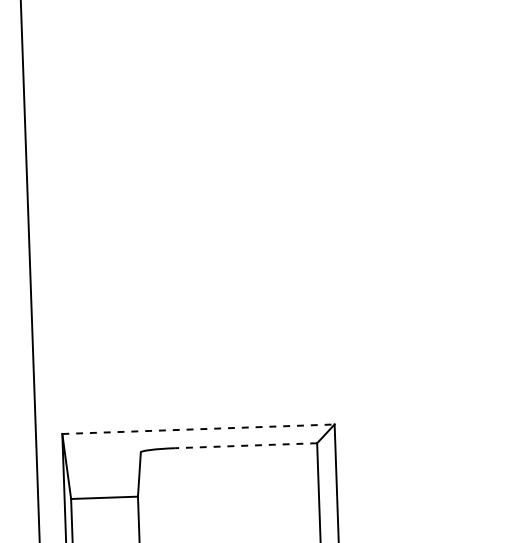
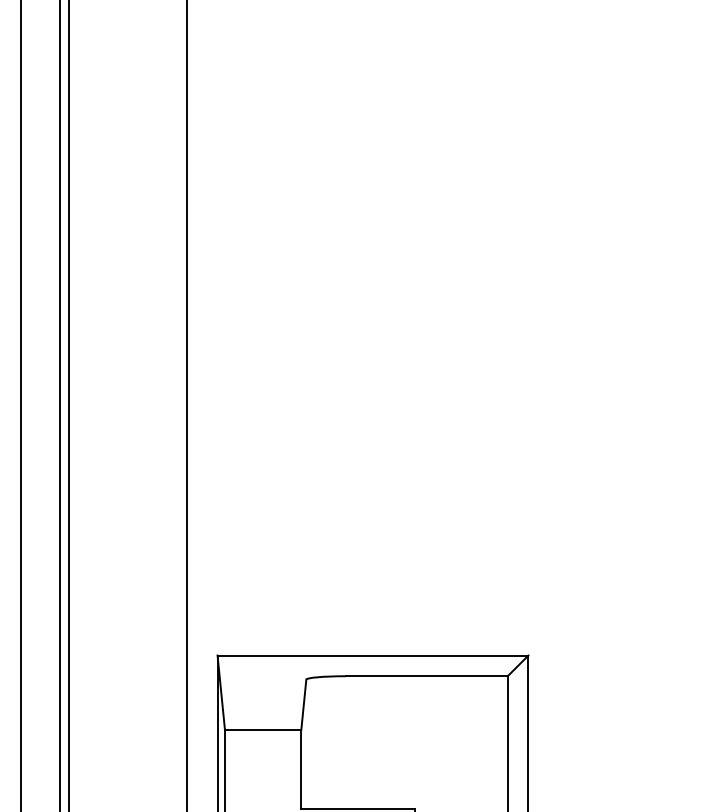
line: (198, 429) -> (373, 655), dashed -> solid
line: (245, 445) -> (426, 676), dashed -> solid

